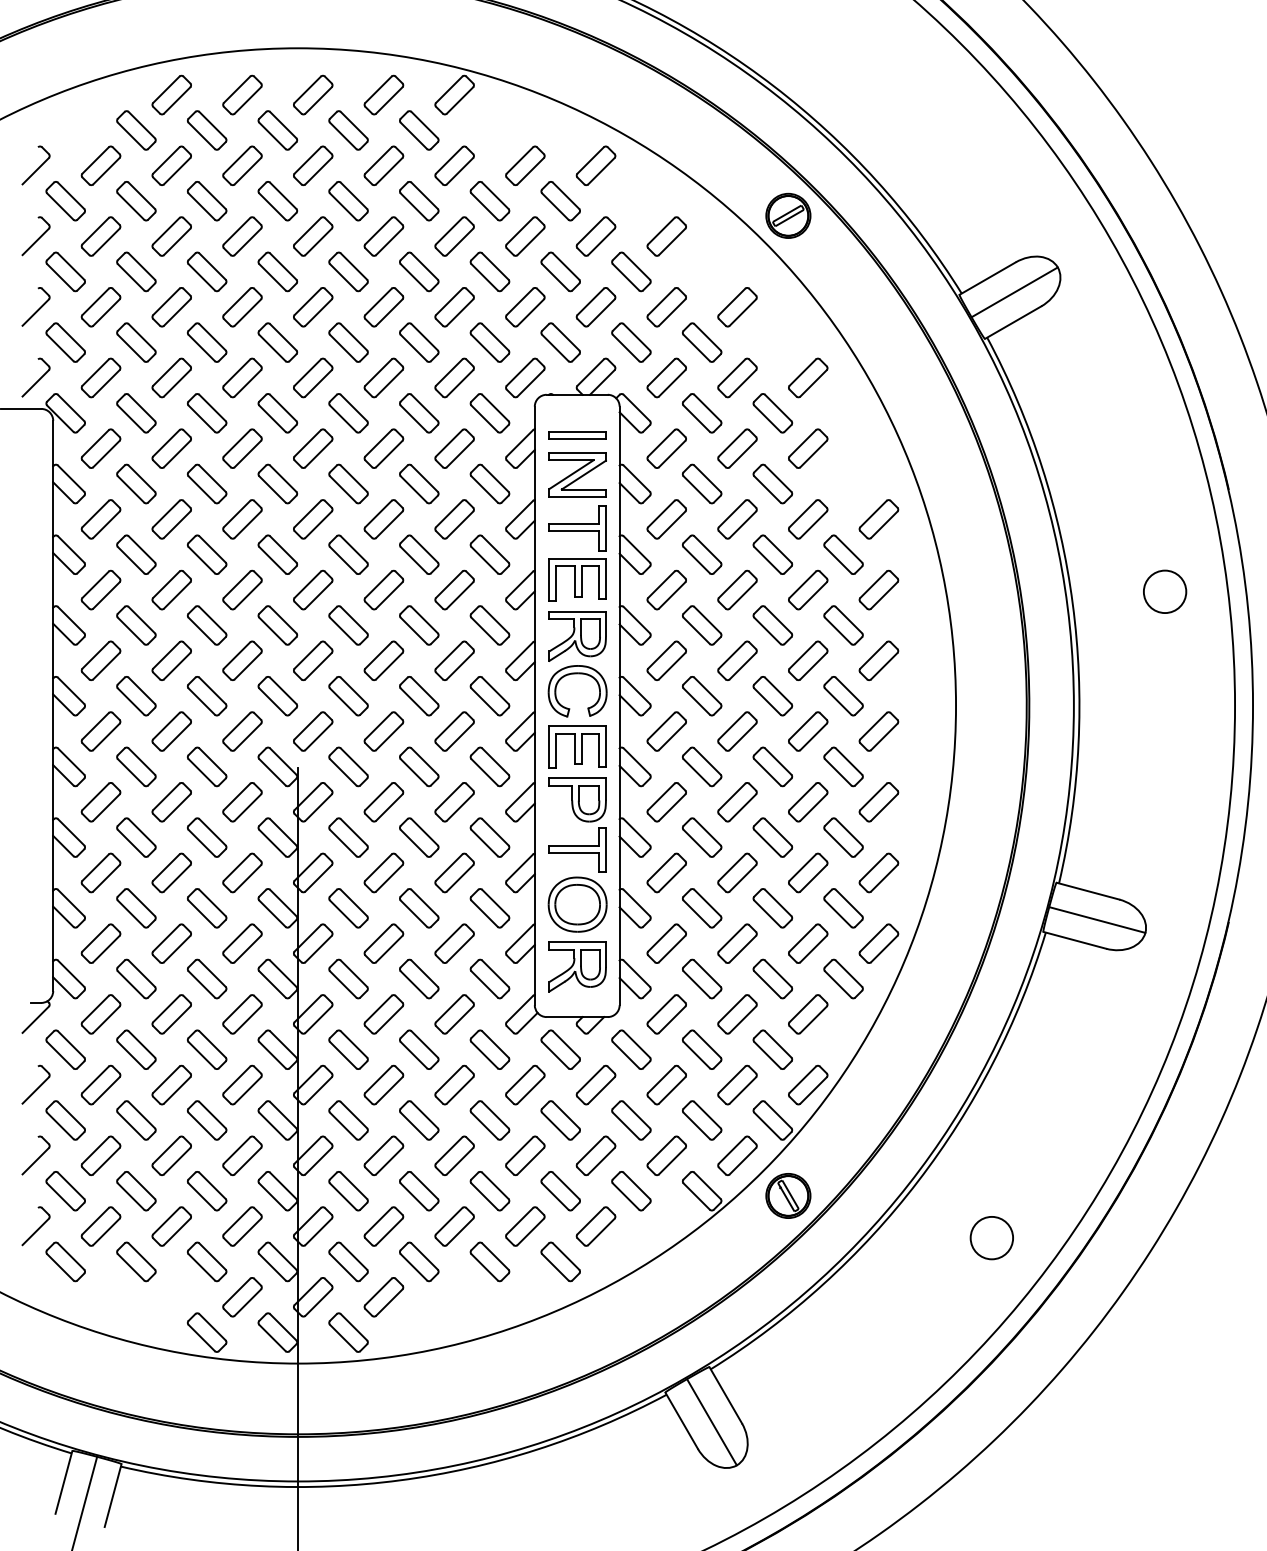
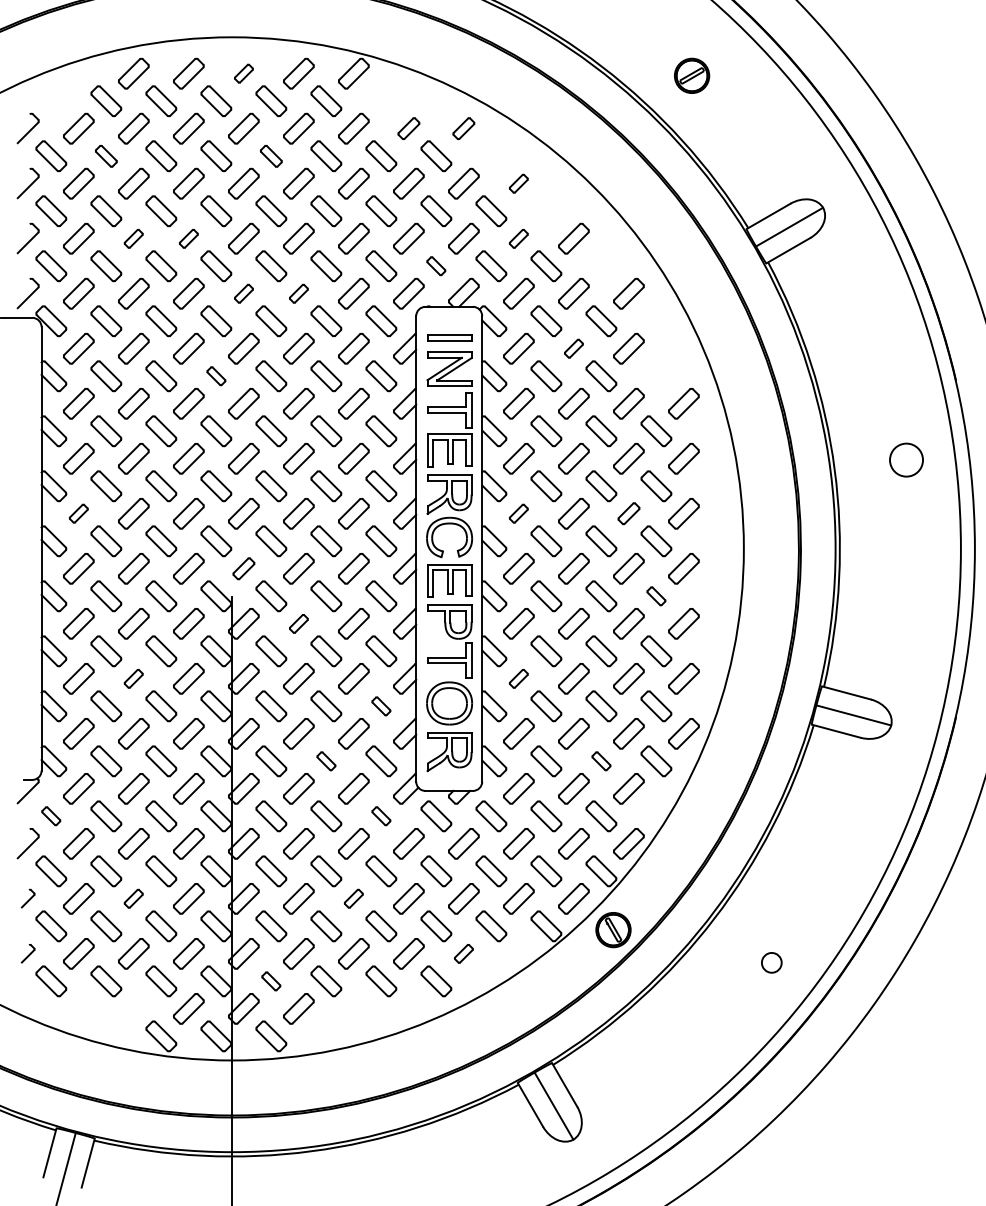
part: (313, 94) -> (244, 73), size x0.6
part: (525, 165) -> (408, 128), size x0.7
part: (595, 165) -> (463, 128), size x0.7
part: (136, 201) -> (106, 156), size x0.7
part: (348, 201) -> (271, 156), size x0.7
part: (788, 215) -> (692, 75), moved
part: (666, 236) -> (518, 183), size x0.6
part: (171, 307) -> (133, 238), size x0.6
part: (242, 307) -> (188, 238), size x0.6
part: (666, 307) -> (518, 238), size x0.6
part: (560, 342) -> (436, 266), size x0.6
part: (313, 377) -> (244, 293), size x0.6
part: (383, 377) -> (298, 293), size x0.6
part: (737, 448) -> (573, 348), size x0.6
part: (277, 483) -> (216, 375), size x0.6
part: (100, 660) -> (78, 513), size x0.6
part: (666, 660) -> (518, 513), size x0.6
part: (808, 660) -> (629, 513), size x0.7
part: (313, 731) -> (244, 568), size x0.7
part: (843, 766) -> (656, 595), size x0.6
part: (383, 802) -> (298, 624), size x0.6
part: (171, 872) -> (133, 678), size x0.6
part: (666, 872) -> (518, 678), size x0.6
part: (489, 908) -> (380, 706), size x0.6
part: (419, 978) -> (326, 760), size x0.6
part: (772, 978) -> (601, 760), size x0.6
part: (65, 1049) -> (51, 816), size x0.6
part: (489, 1049) -> (380, 816), size x0.6
part: (35, 1155) -> (27, 898), size x0.6
part: (171, 1155) -> (133, 898), size x0.6
part: (454, 1155) -> (353, 898), size x0.6
part: (35, 1226) -> (27, 953), size x0.6
part: (595, 1226) -> (463, 953), size x0.6
circle: (991, 1237) -> (771, 962), size x0.6
part: (348, 1261) -> (271, 981), size x0.6

